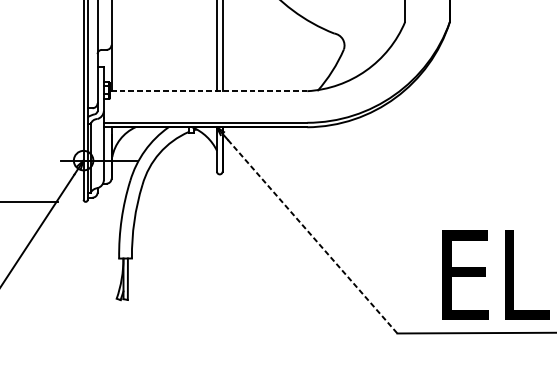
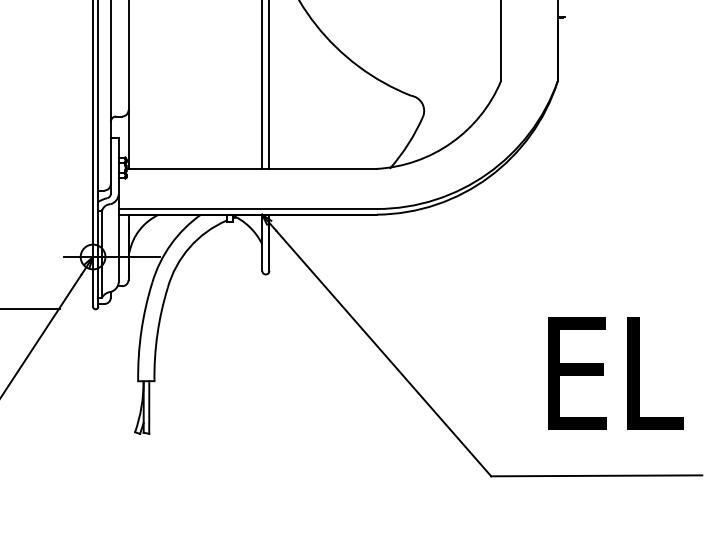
line: (207, 90) -> (250, 168), dashed -> solid
line: (313, 236) -> (384, 353), dashed -> solid
text: (495, 275) -> (615, 373), moved

